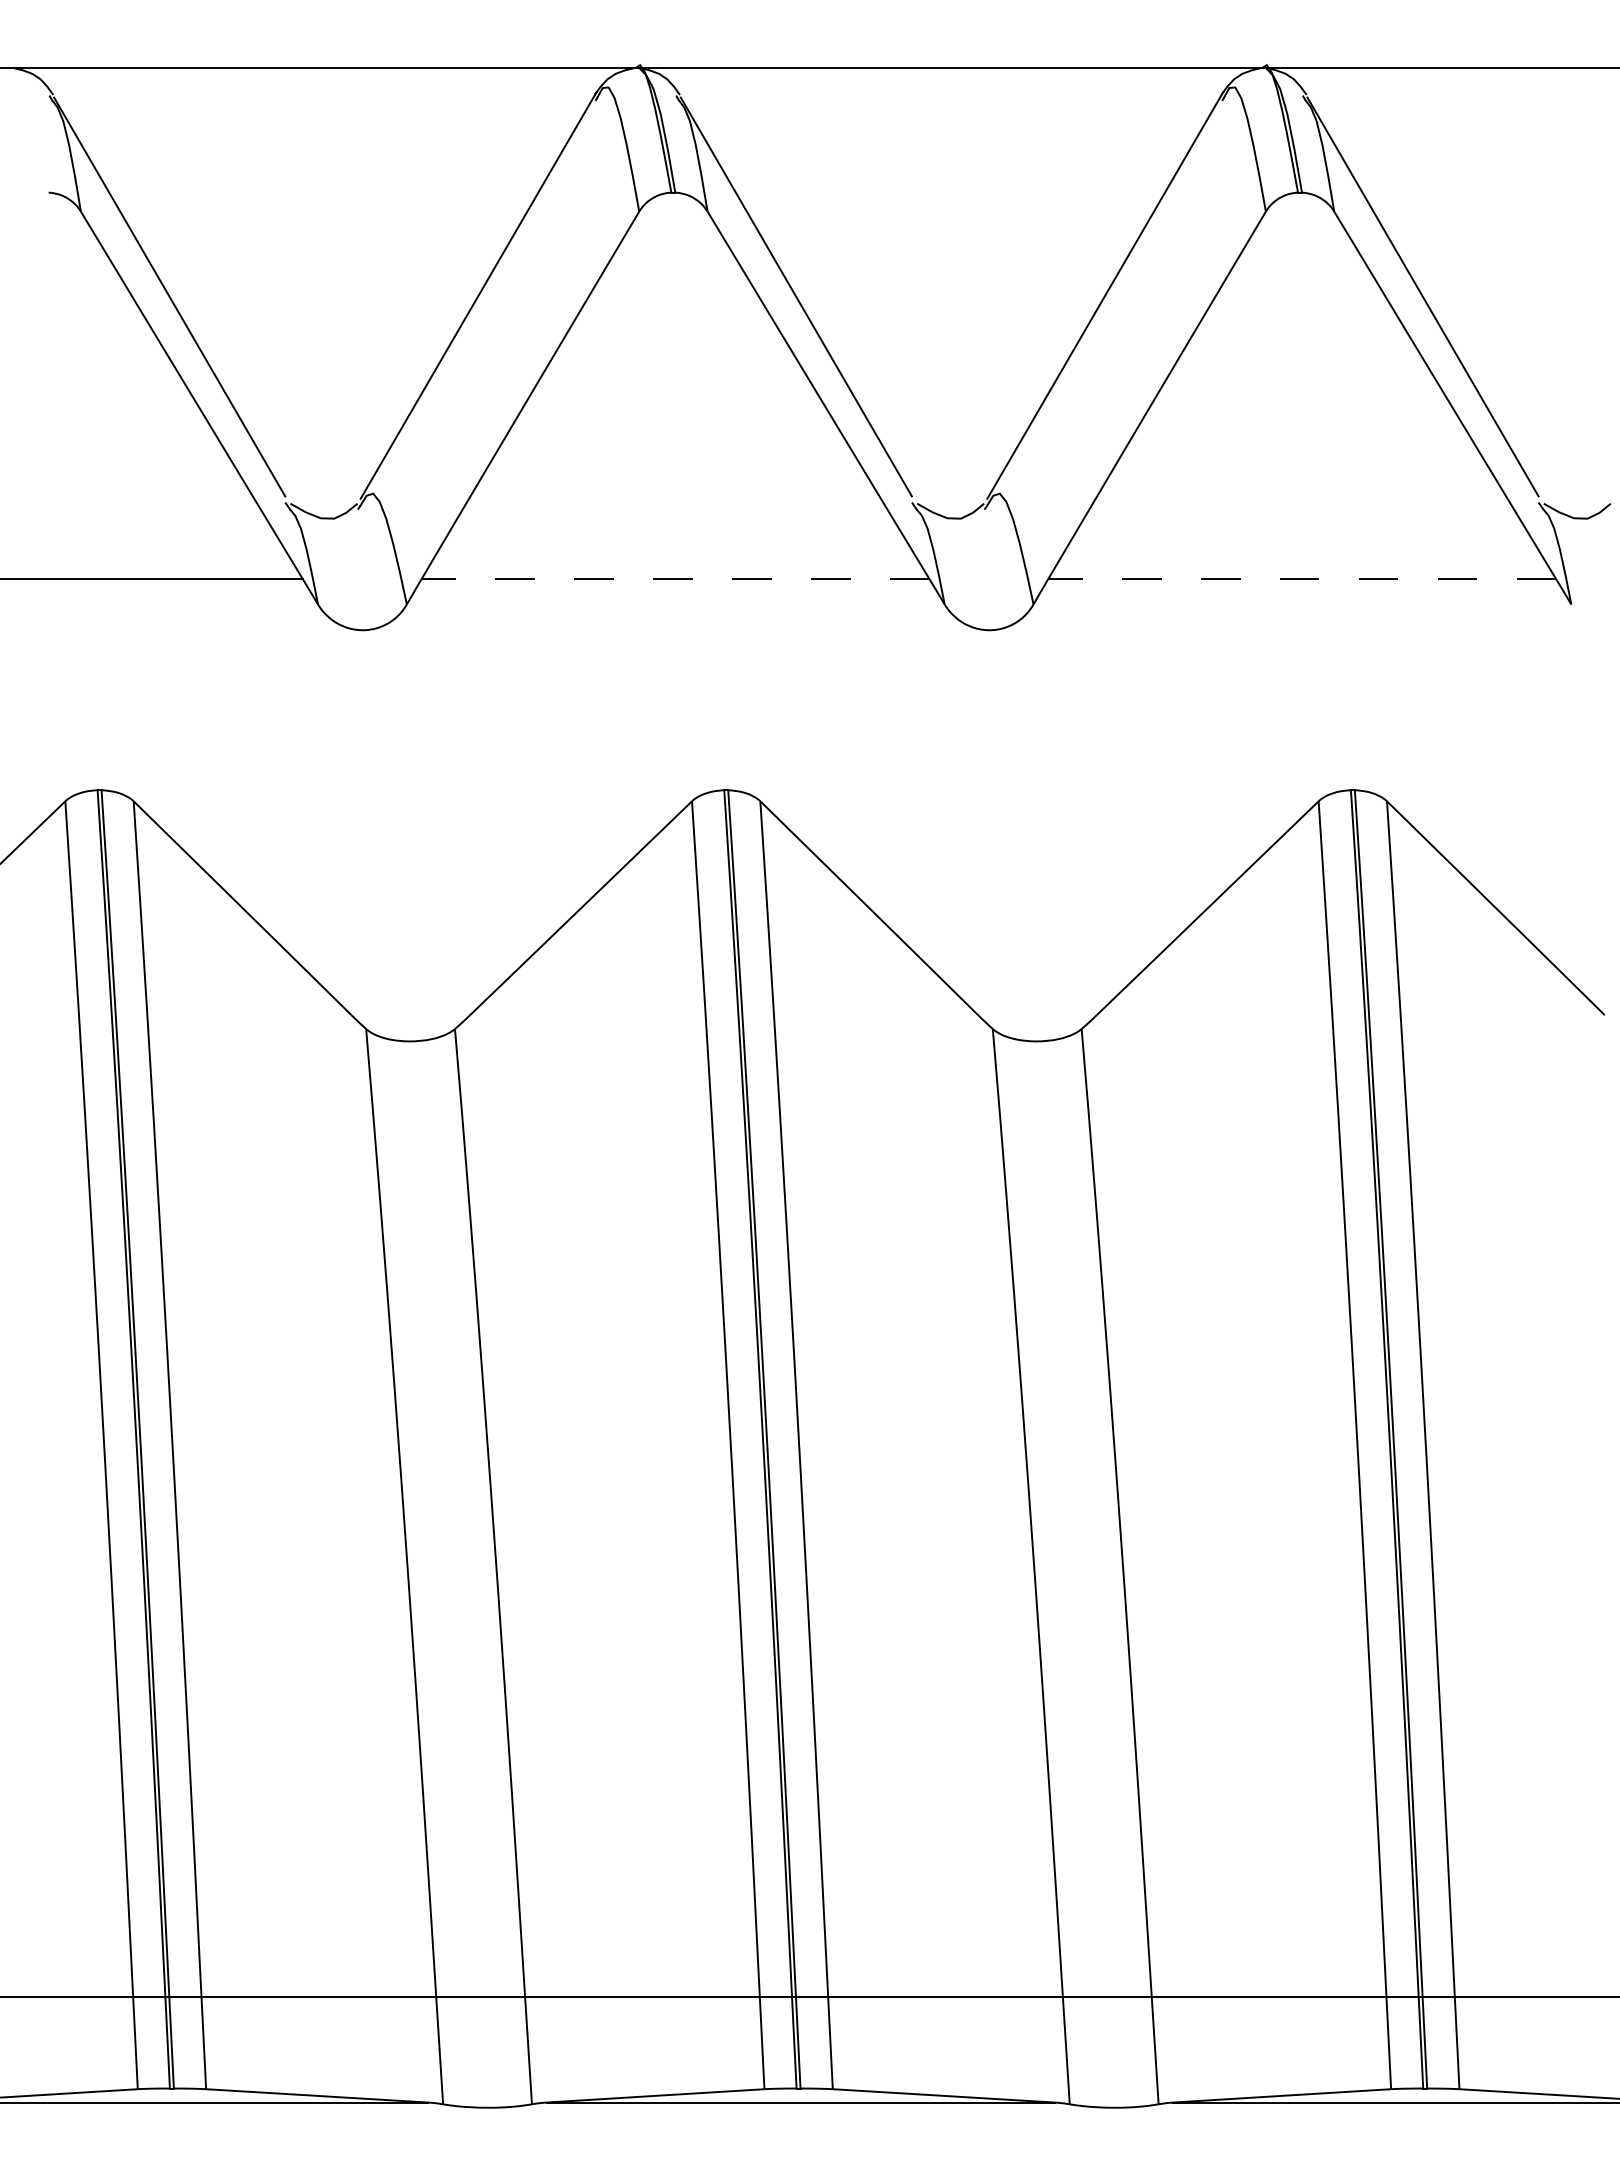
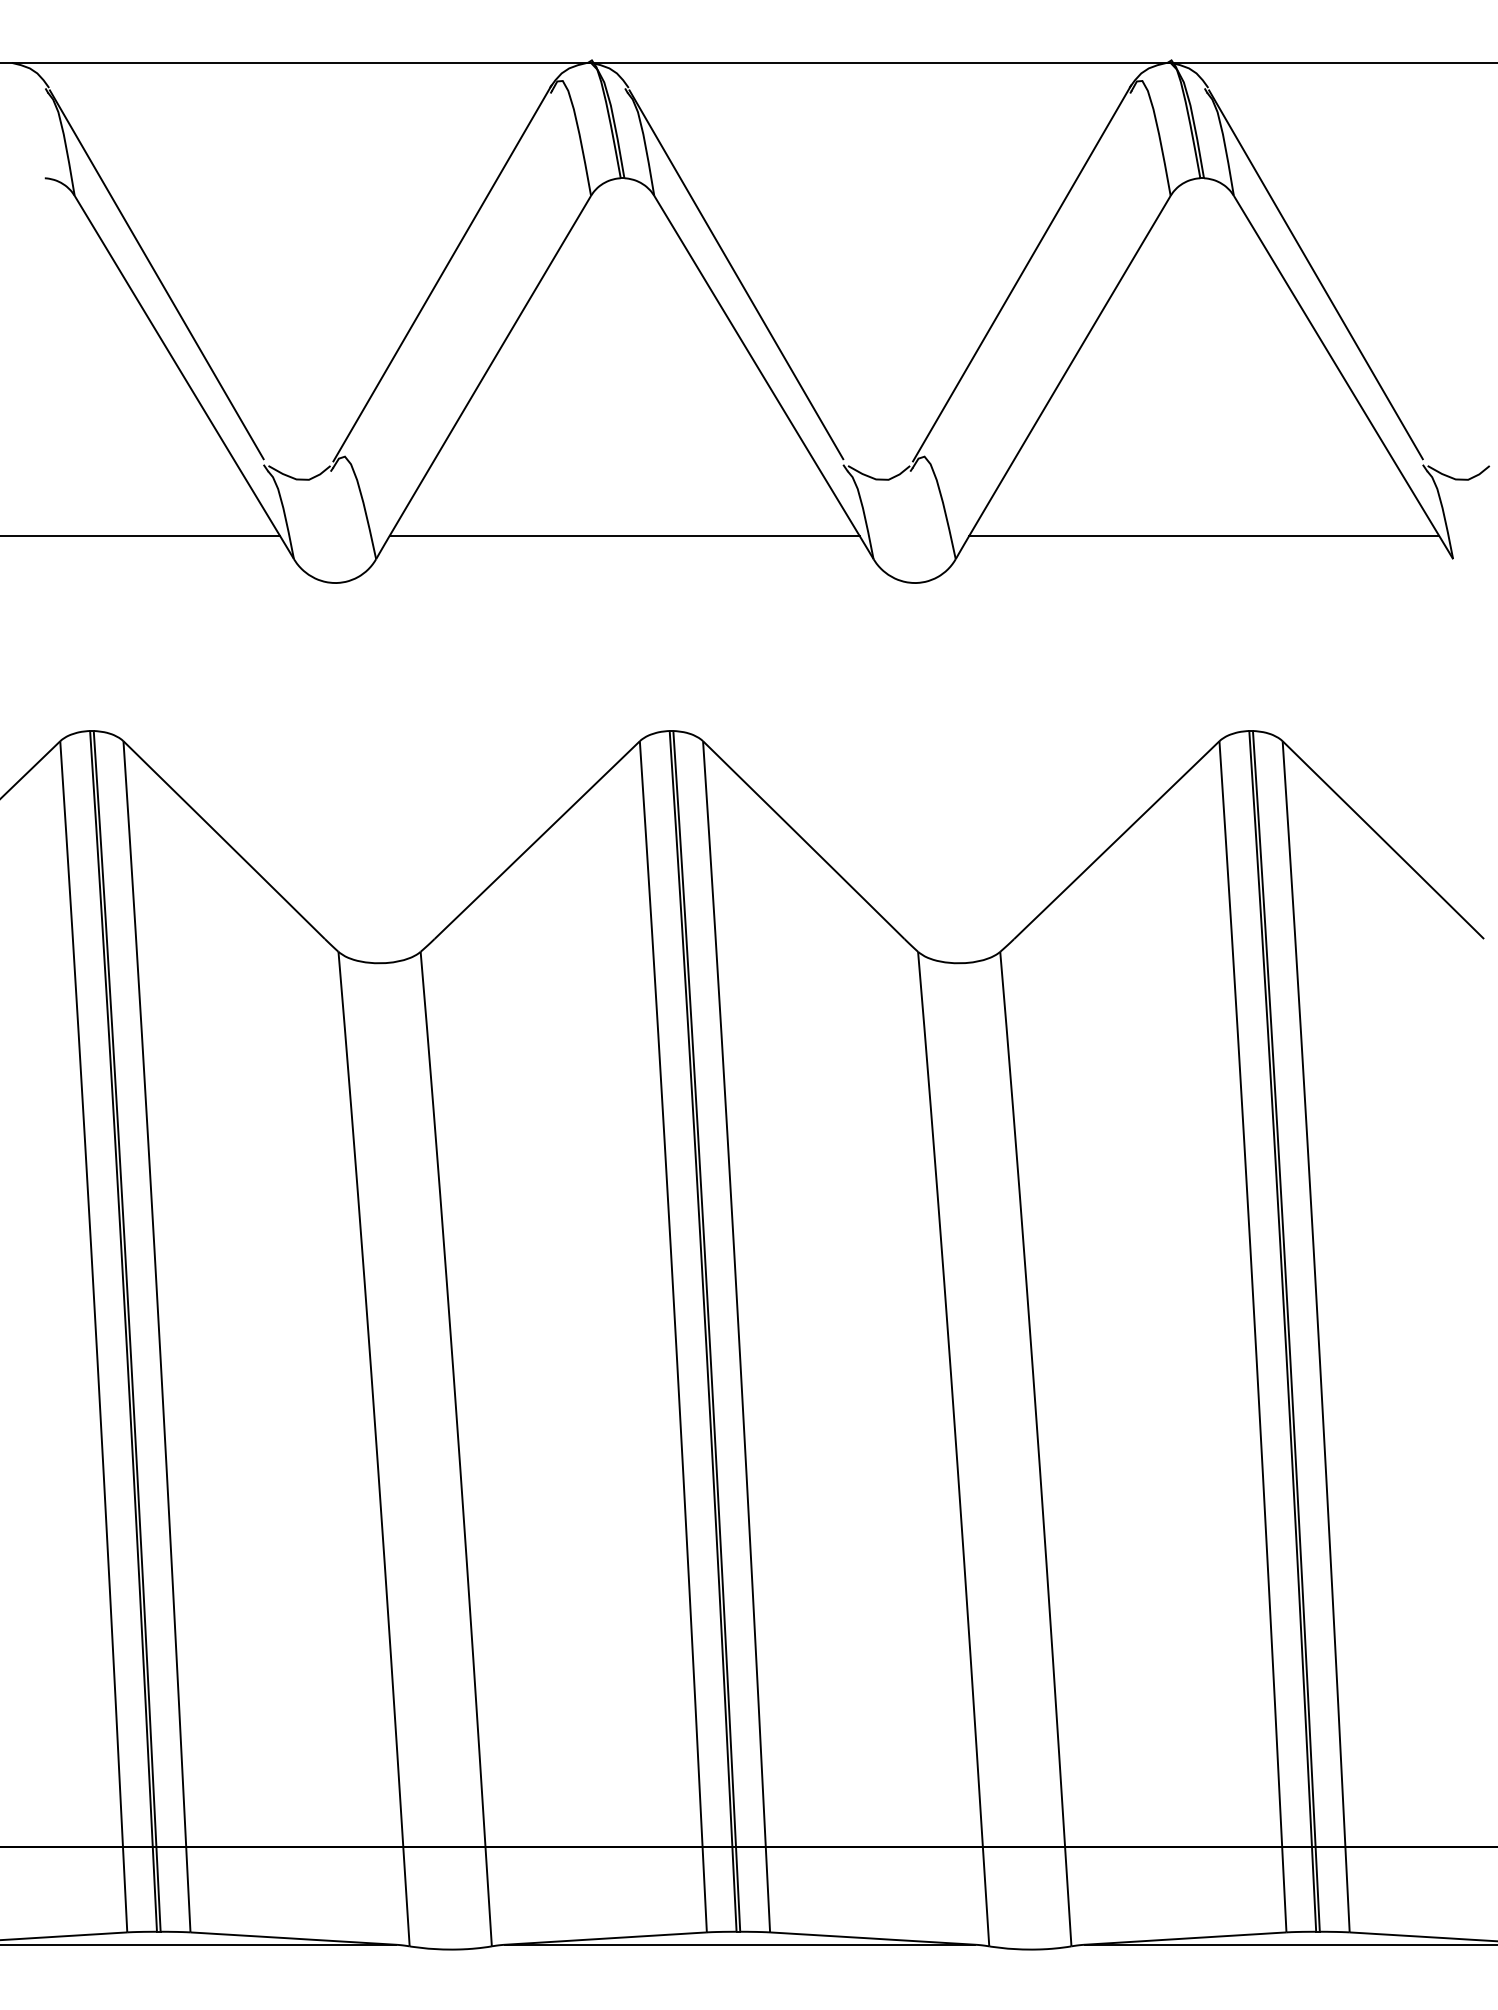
line: (675, 579) -> (624, 536), dashed -> solid
line: (1301, 579) -> (1203, 536), dashed -> solid

